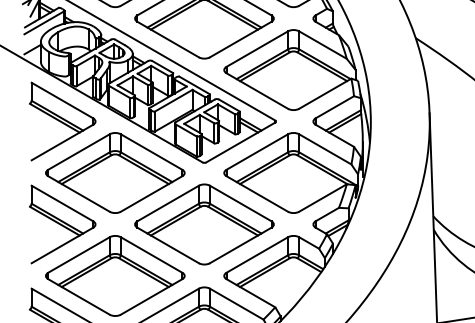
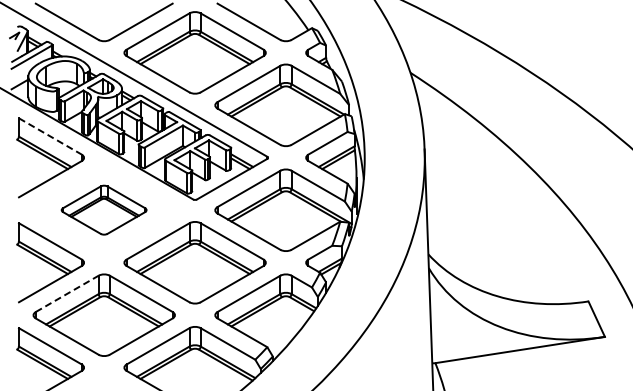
line: (62, 100) -> (50, 136), solid -> dashed
part: (114, 172) -> (103, 209), size x0.6
line: (79, 254) -> (67, 293), solid -> dashed

